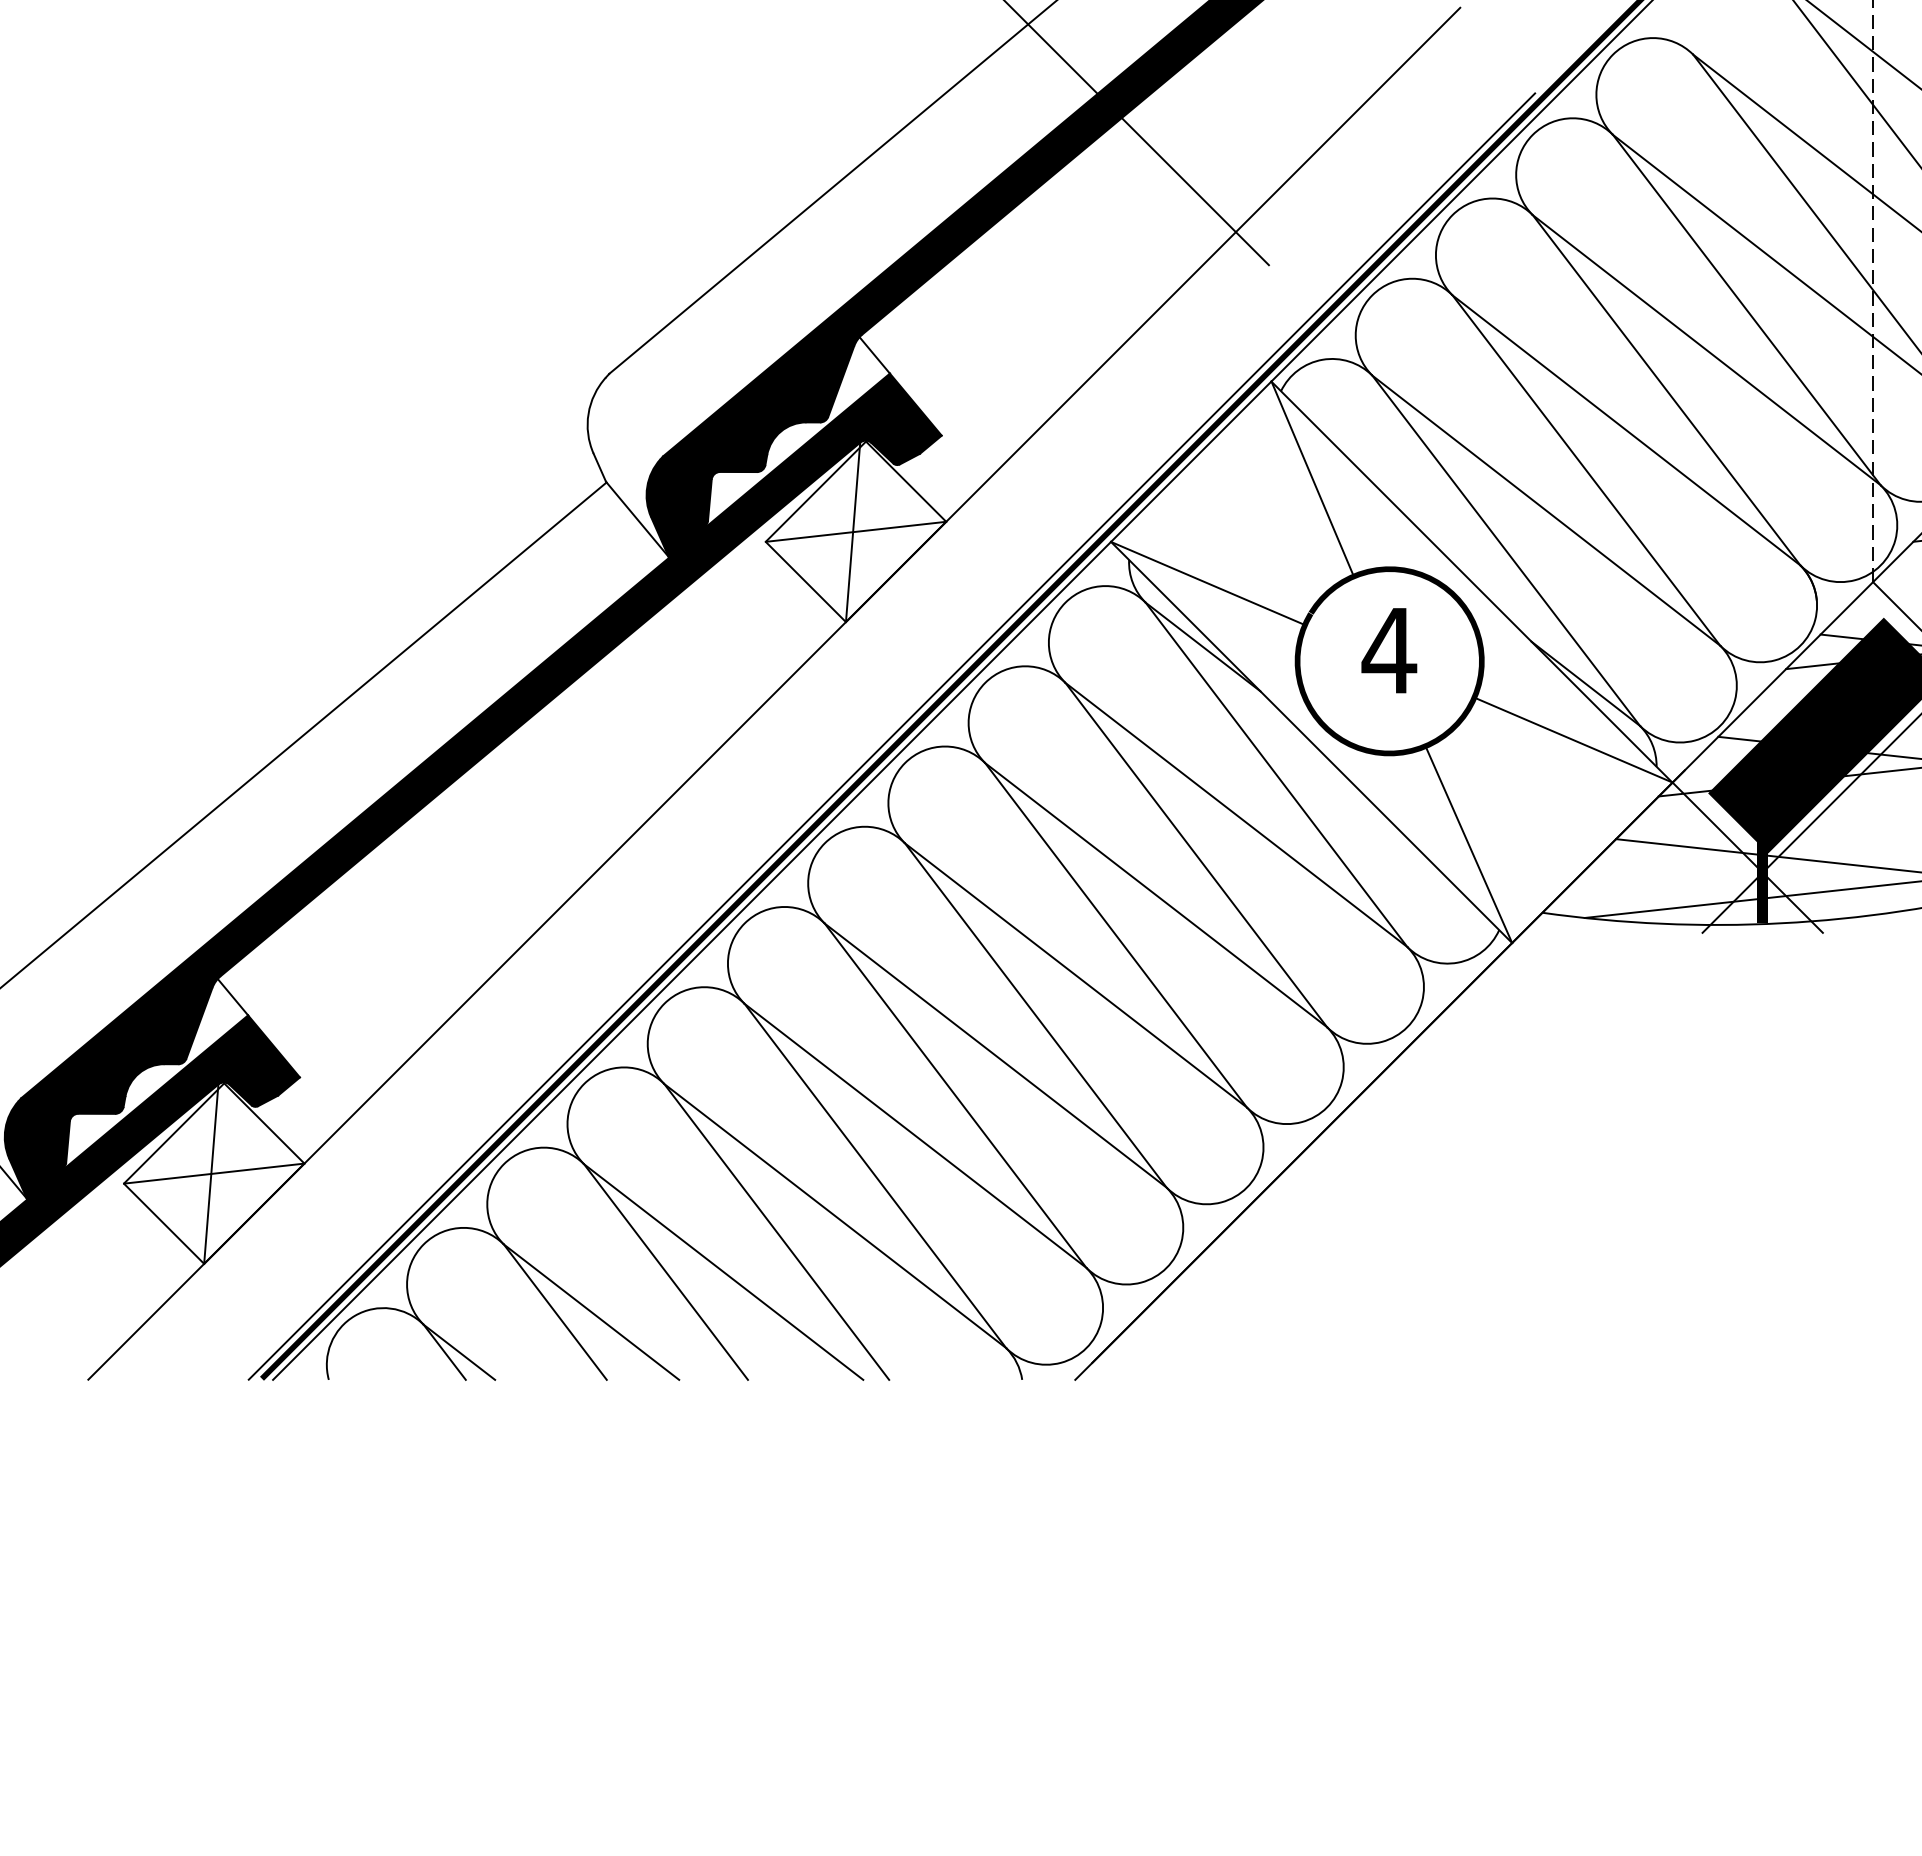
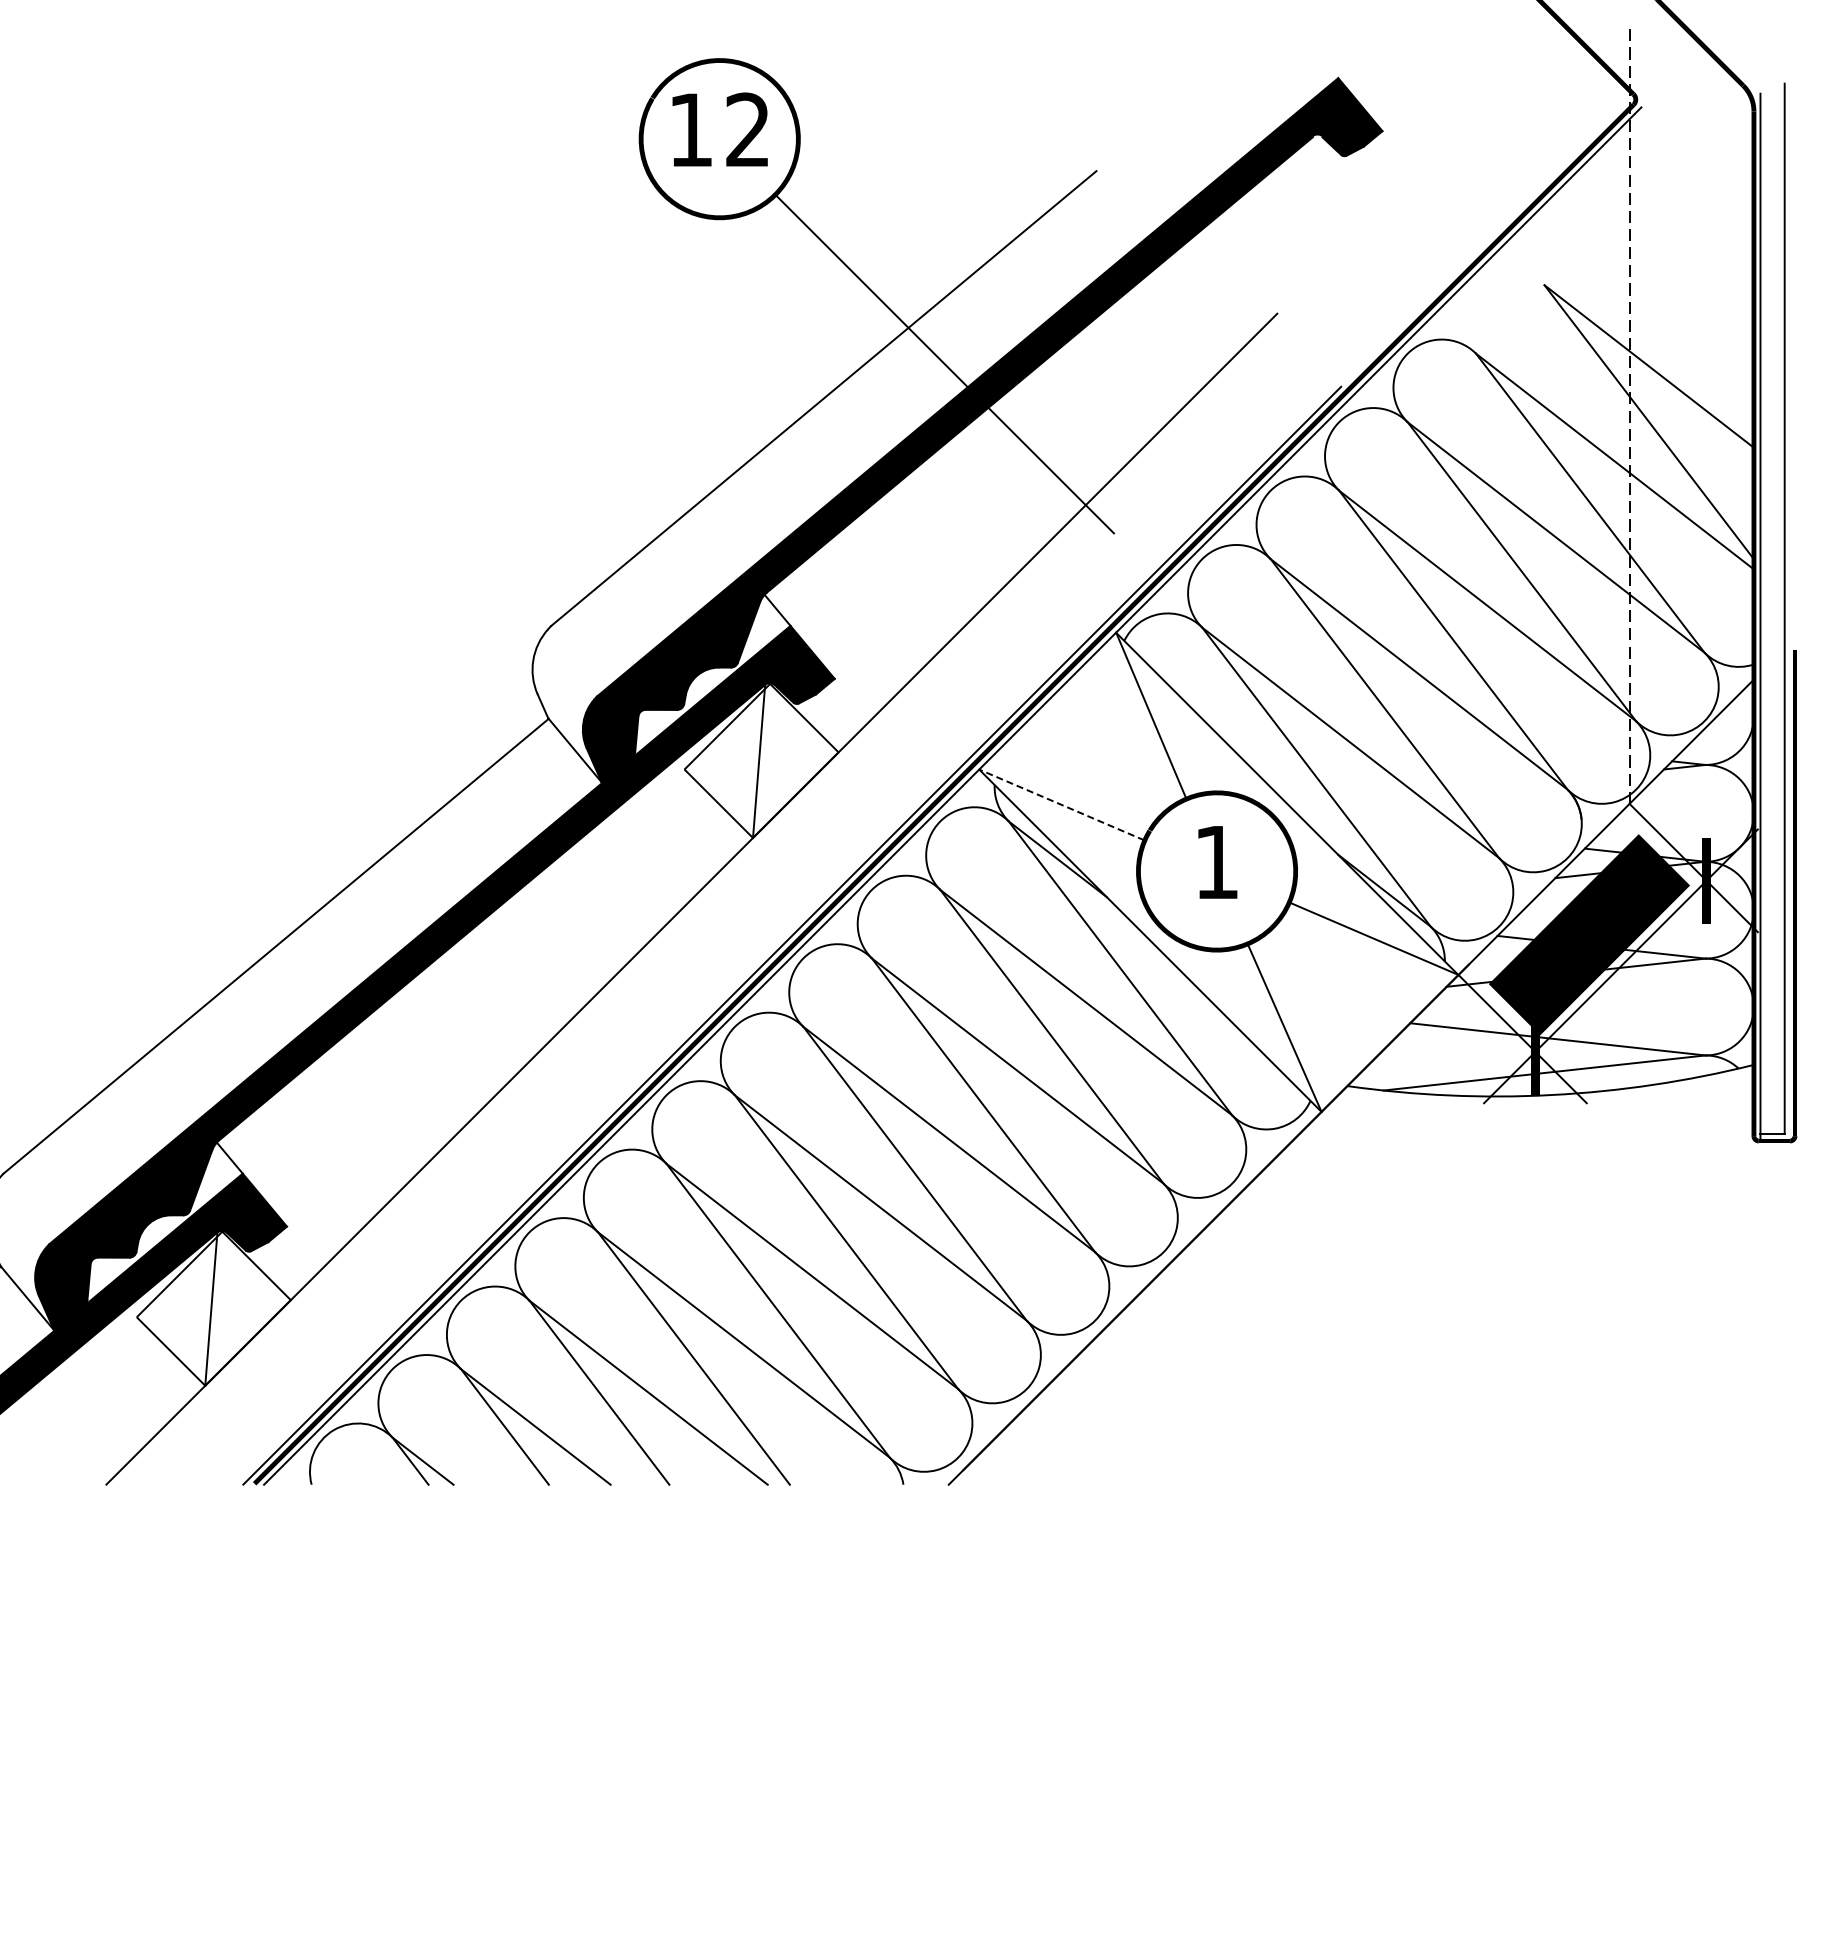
line: (855, 531) -> (761, 760), removed
line: (1207, 582) -> (1061, 804), solid -> dashed
text: (1389, 650) -> (1216, 862), 4 -> 1
line: (213, 1173) -> (213, 1308), removed

